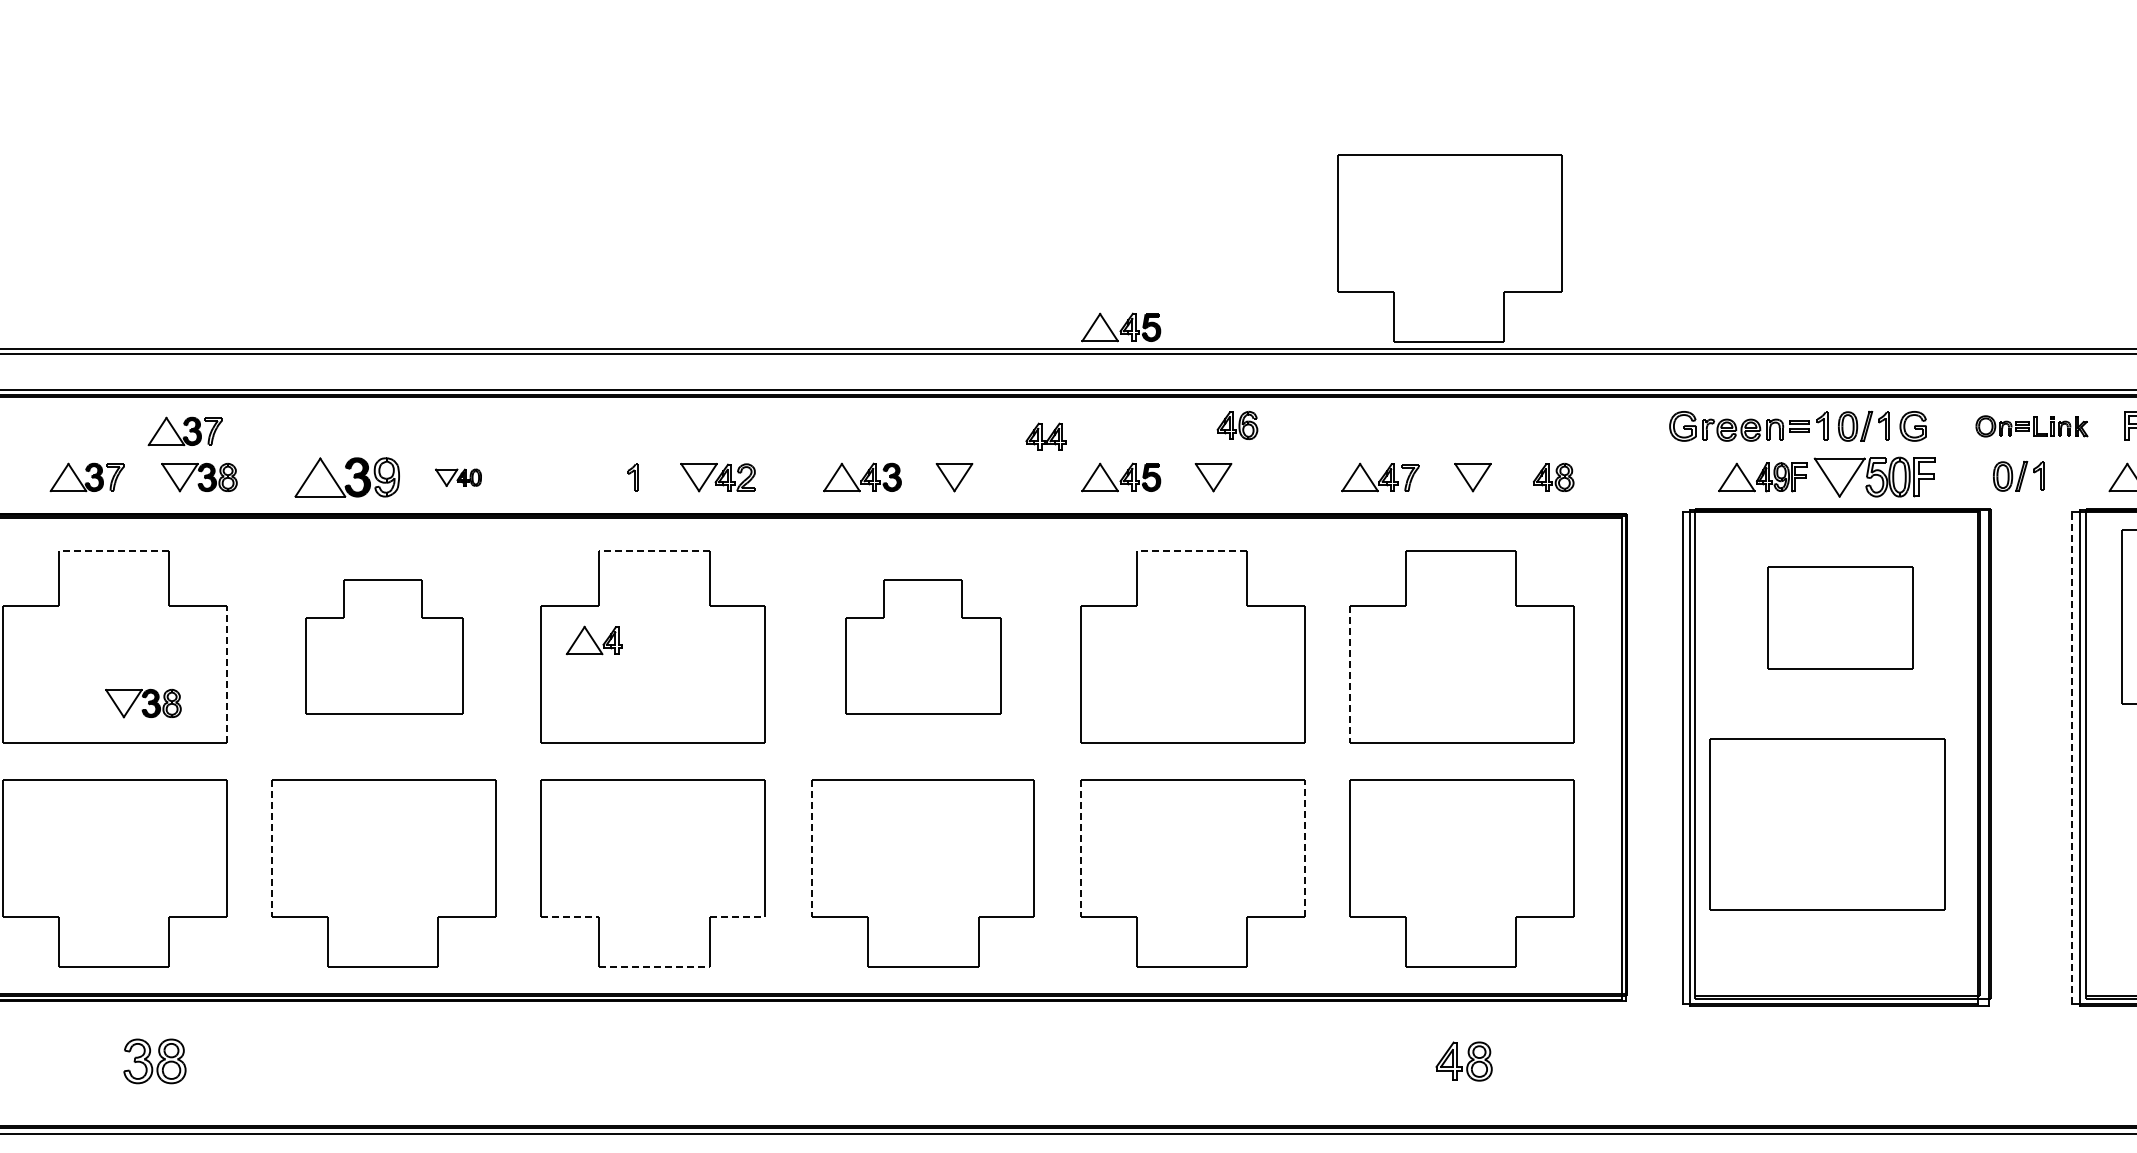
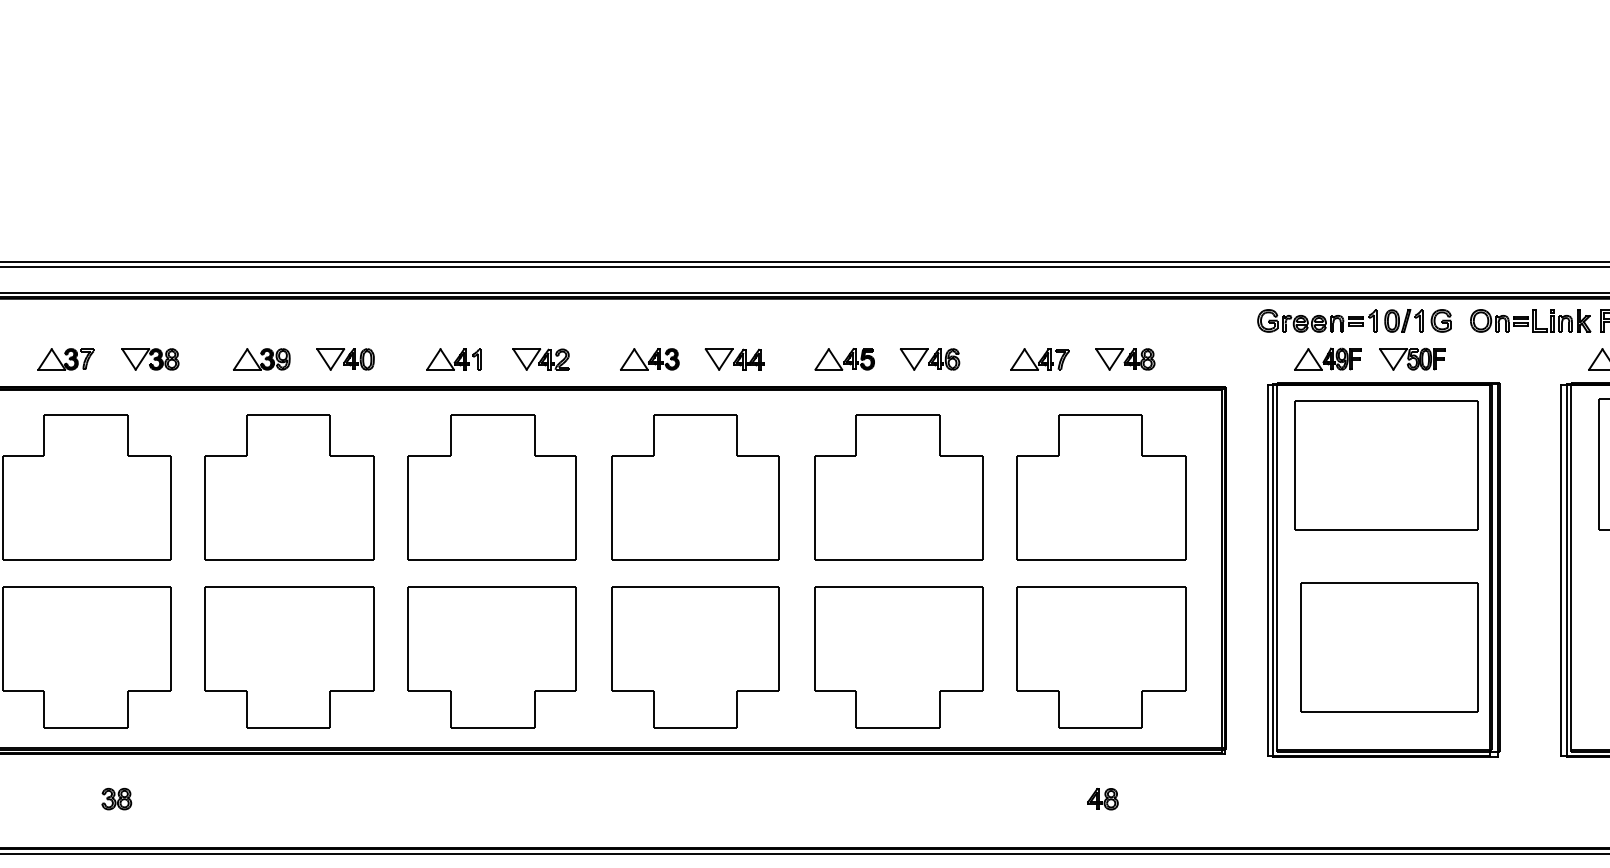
part: (1449, 248) -> (1091, 186), removed
part: (1121, 327) -> (844, 246), removed
part: (1237, 425) -> (944, 359), moved
part: (2031, 426) -> (1530, 321), size x1.43
part: (184, 430) -> (139, 324), removed
part: (1045, 436) -> (748, 359), moved
part: (2018, 475) -> (1520, 357), removed
part: (1553, 476) -> (1139, 358), moved
part: (347, 477) -> (261, 359), size x0.71
part: (458, 477) -> (345, 359), size x1.67
part: (1874, 477) -> (1412, 359), size x0.71
line: (113, 550) -> (85, 414), dashed -> solid
line: (653, 550) -> (492, 414), dashed -> solid
line: (1191, 550) -> (897, 414), dashed -> solid
part: (1840, 617) -> (1386, 464), size x1.67
part: (593, 640) -> (447, 359), moved
part: (383, 646) -> (289, 486), size x1.43
part: (922, 646) -> (695, 486), size x1.43
line: (227, 674) -> (171, 507), dashed -> solid
line: (1350, 674) -> (1017, 507), dashed -> solid
part: (143, 703) -> (108, 529), removed
line: (2072, 757) -> (1561, 570), dashed -> solid
part: (1827, 824) -> (1389, 647), moved
line: (272, 848) -> (205, 638), dashed -> solid
line: (812, 848) -> (612, 638), dashed -> solid
line: (1081, 848) -> (814, 638), dashed -> solid
line: (1305, 848) -> (983, 638), dashed -> solid
line: (569, 917) -> (429, 690), dashed -> solid
line: (737, 917) -> (555, 690), dashed -> solid
line: (654, 967) -> (493, 728), dashed -> solid
part: (154, 1060) -> (116, 798), size x0.62
part: (1463, 1060) -> (1102, 798), size x0.71

